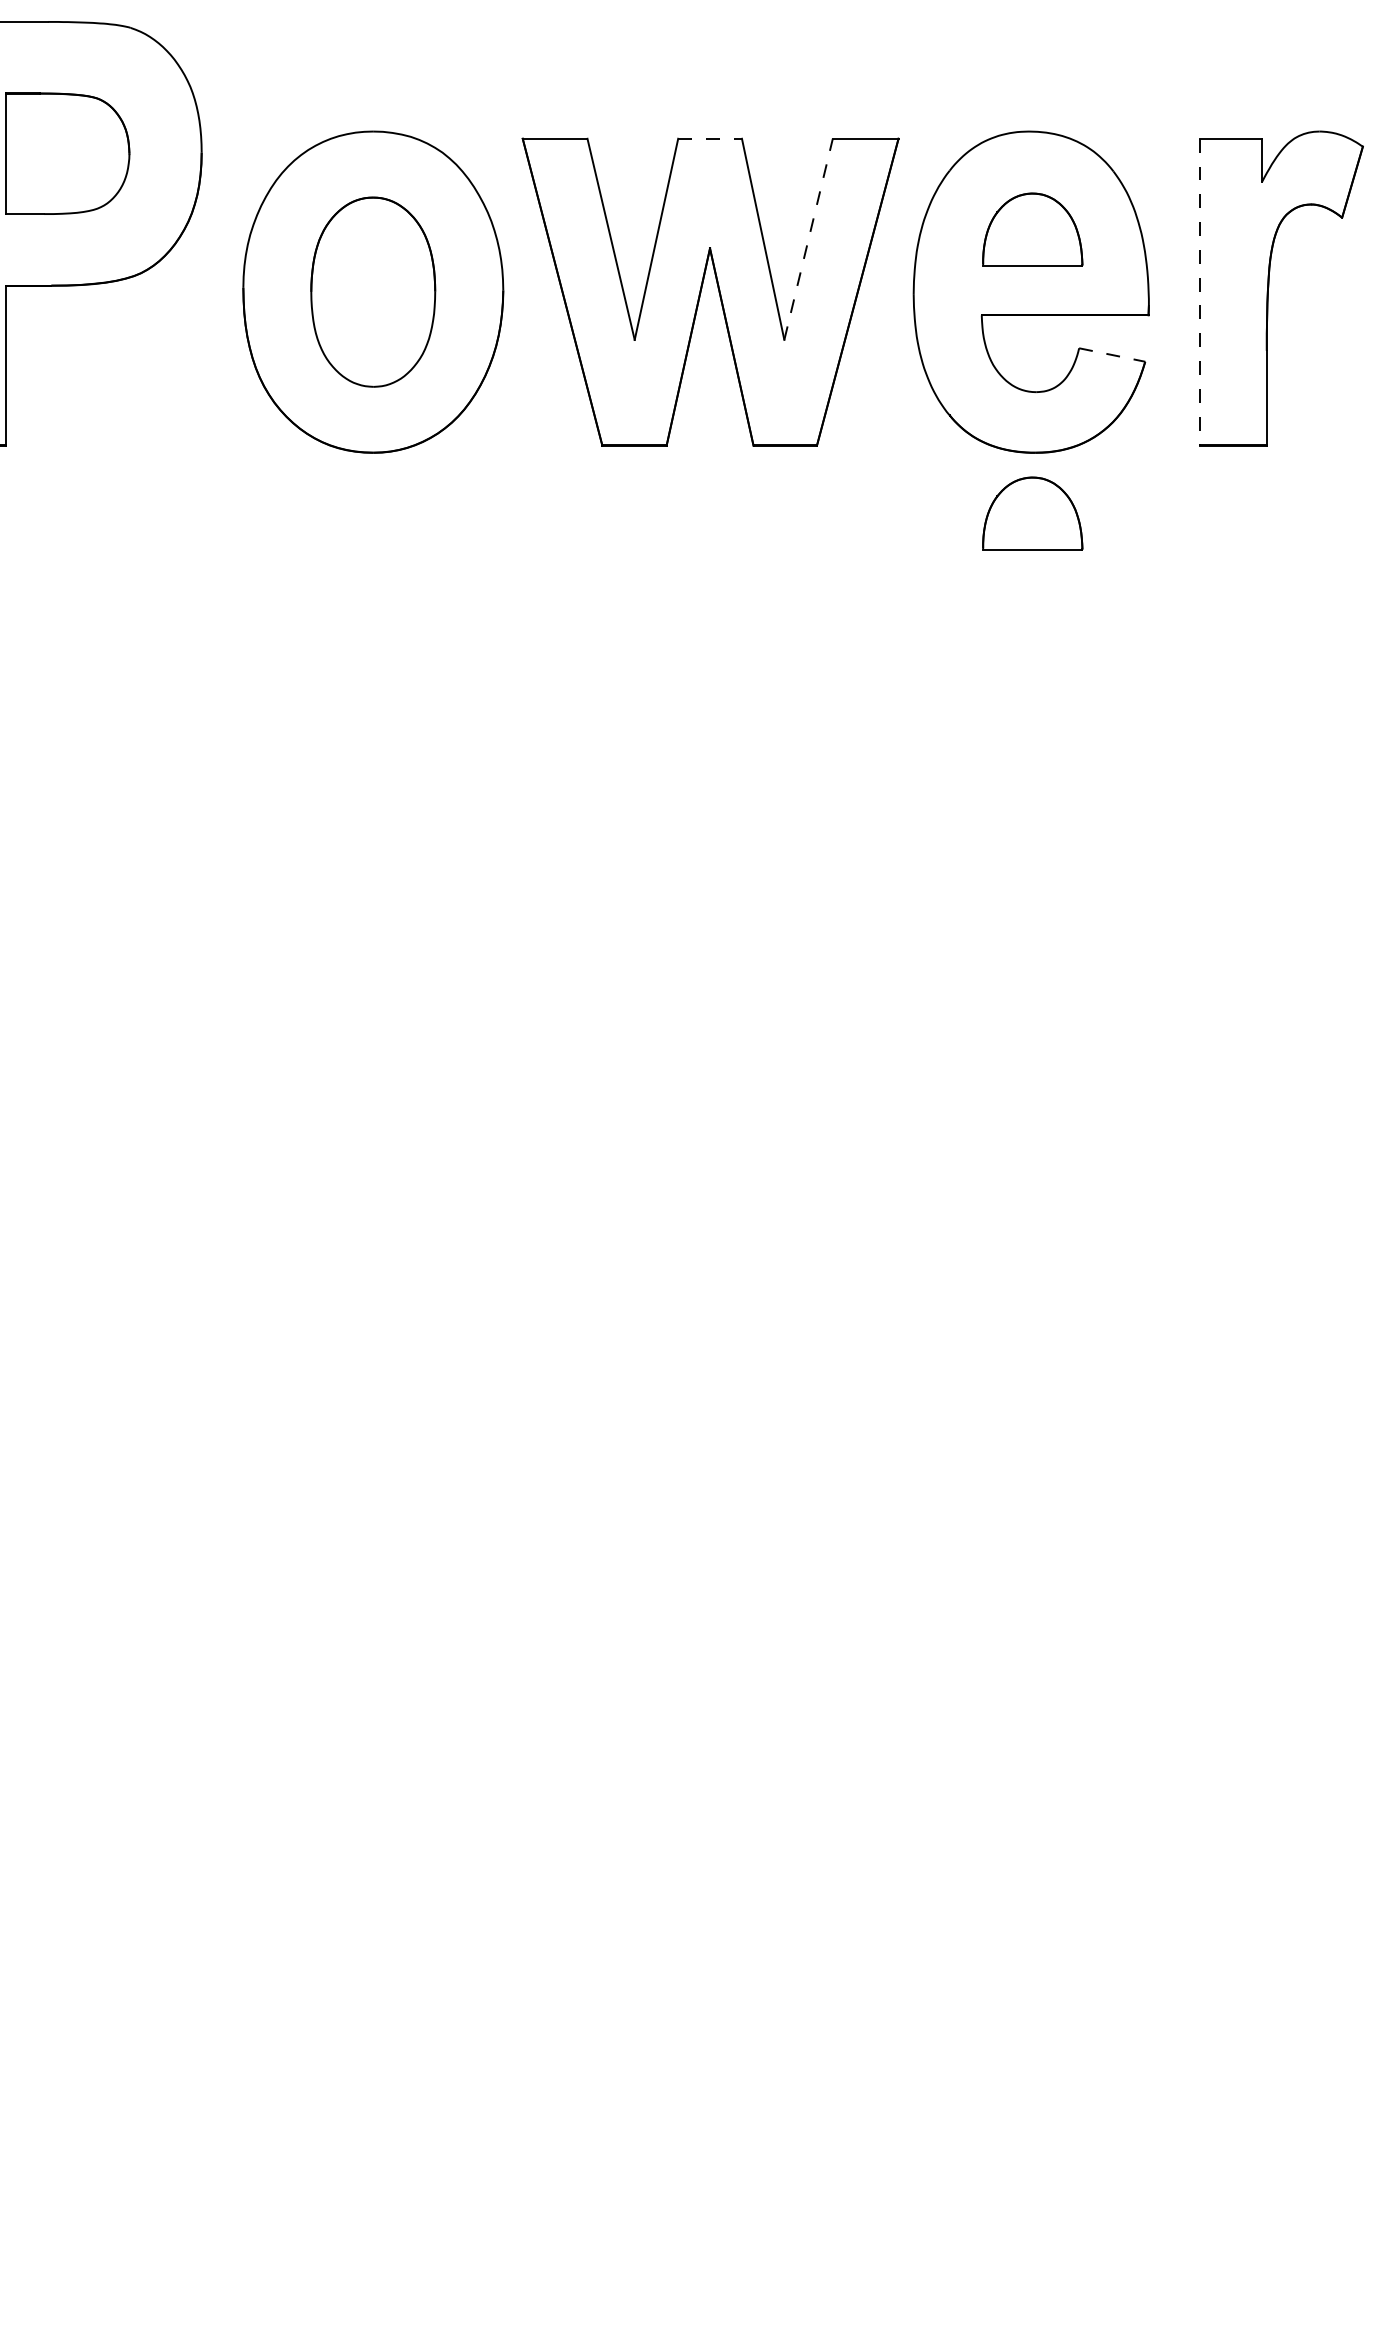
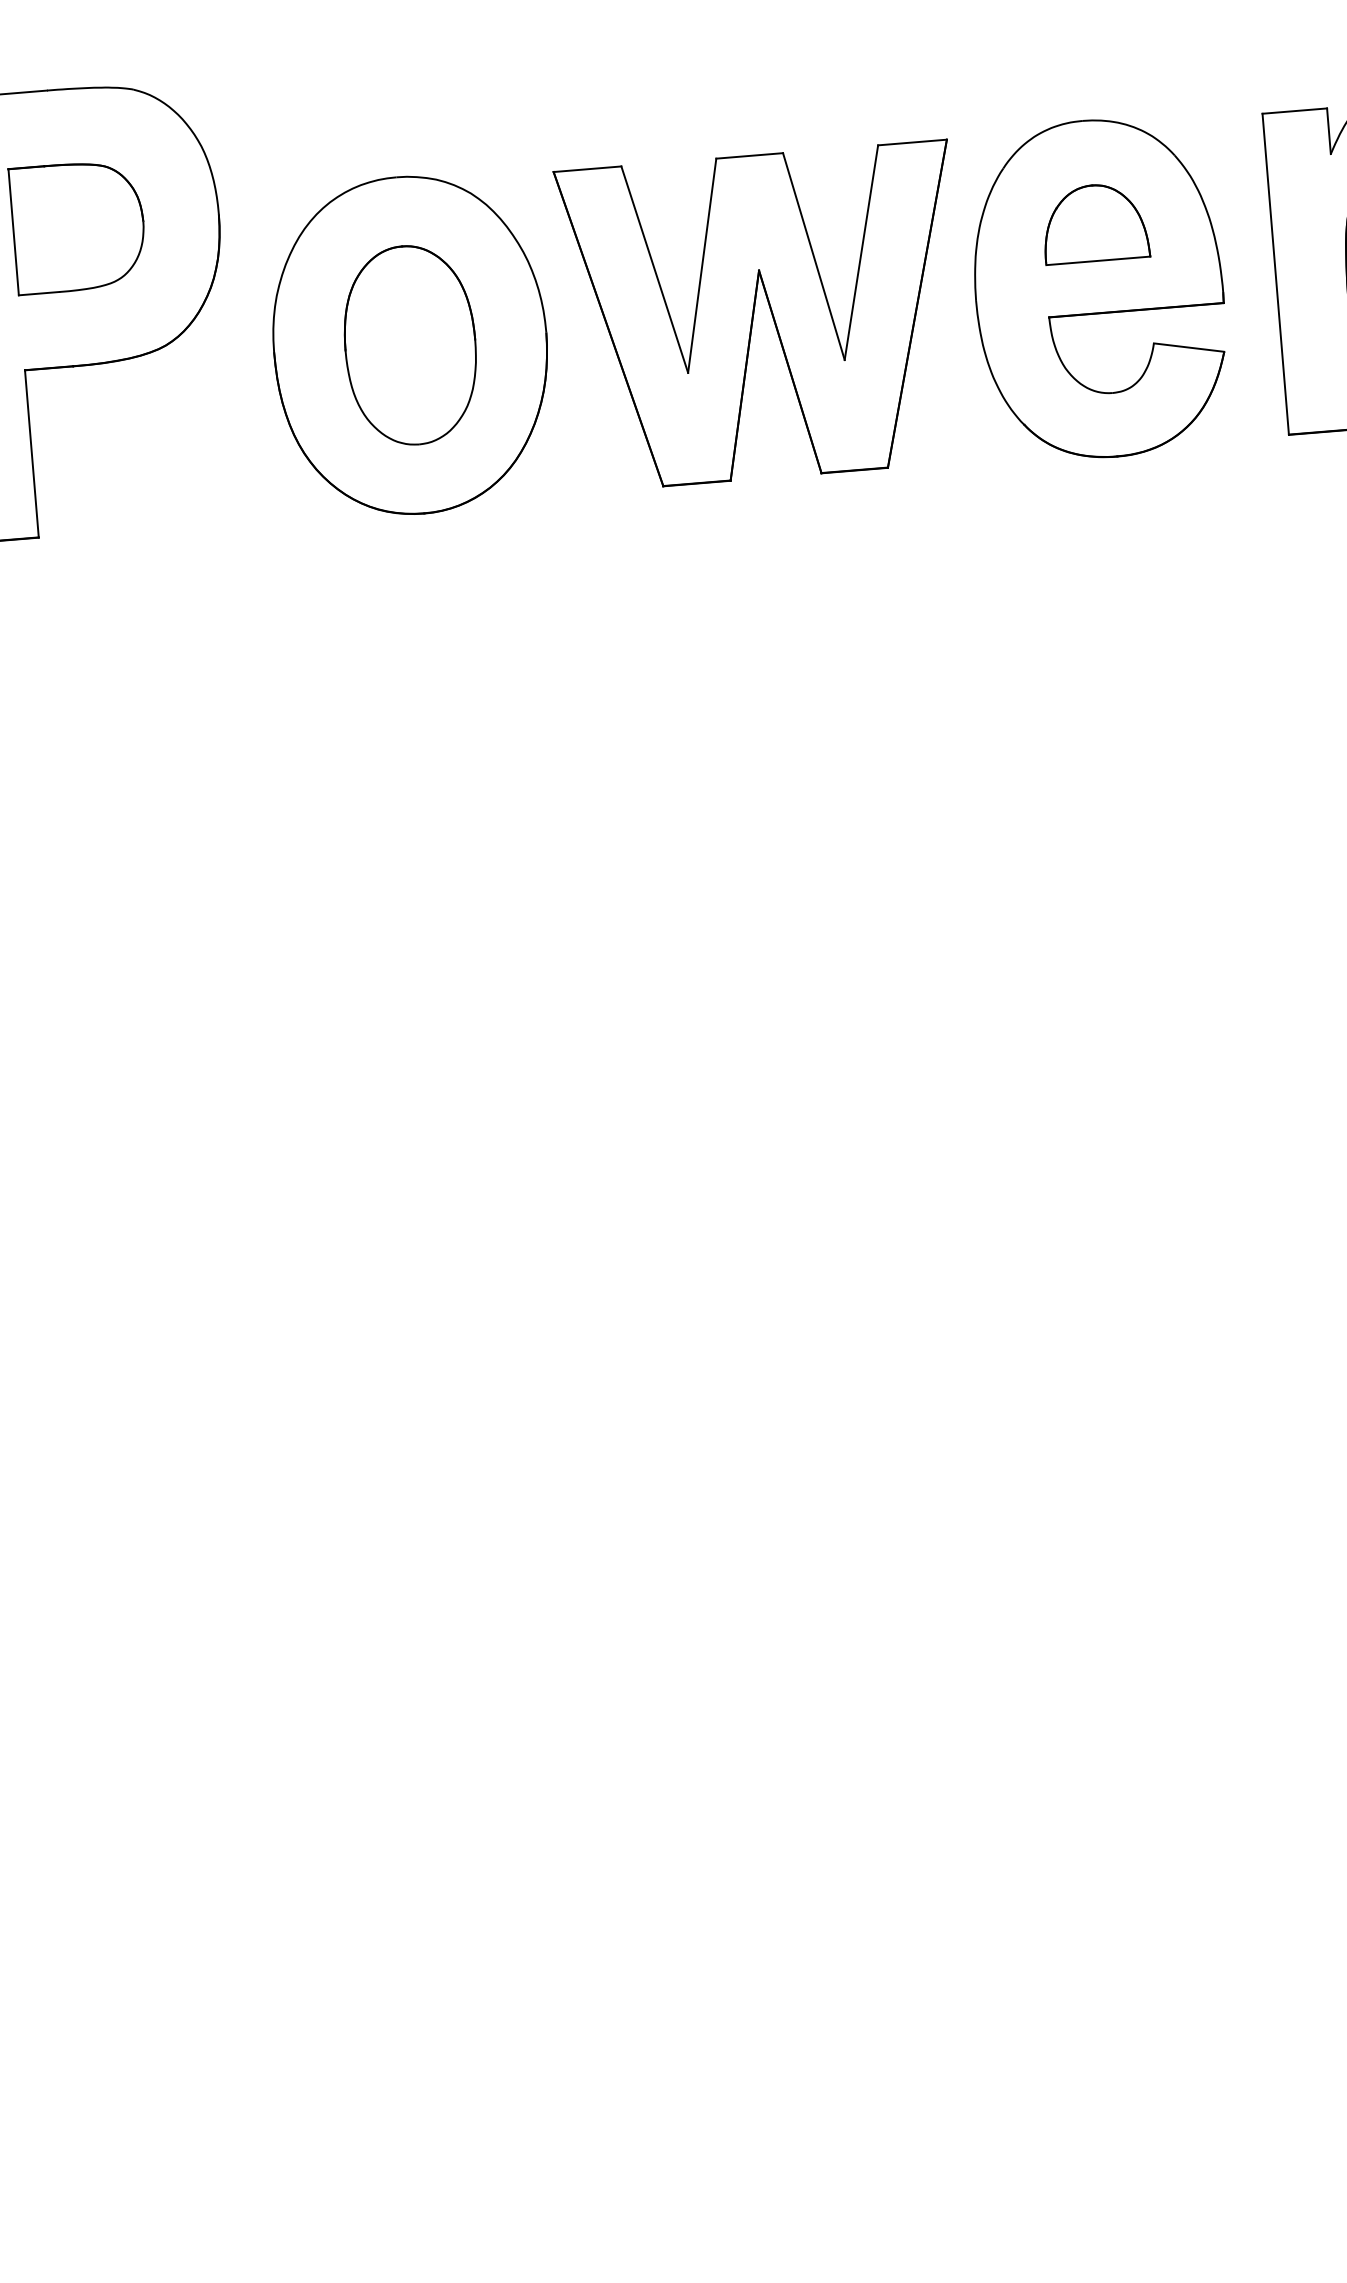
line: (710, 138) -> (750, 155), dashed -> solid
line: (808, 238) -> (861, 251), dashed -> solid
line: (1200, 292) -> (1276, 274), dashed -> solid
line: (1112, 355) -> (1189, 348), dashed -> solid
part: (1032, 513) -> (1119, 520), removed

